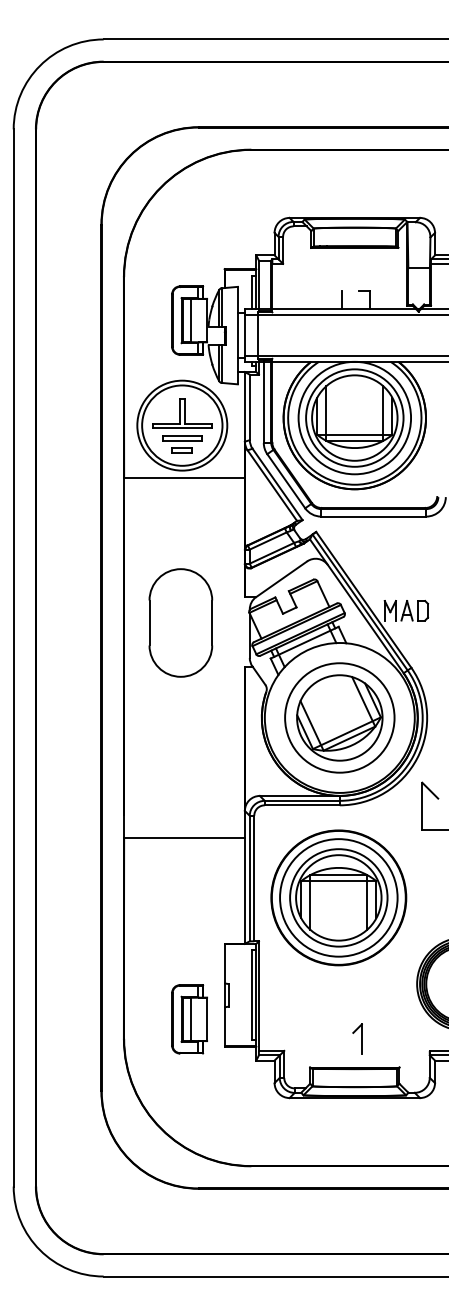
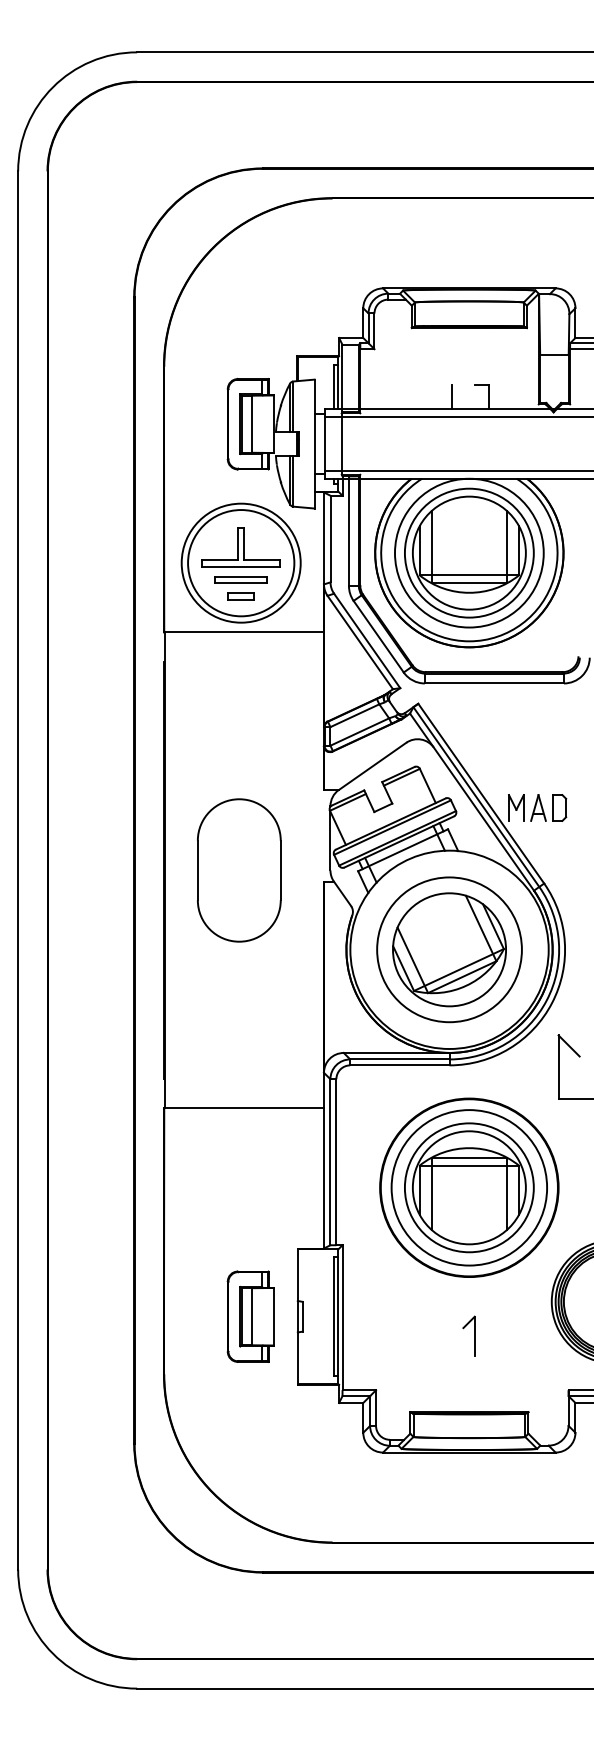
part: (180, 622) -> (238, 869), moved
part: (338, 897) -> (468, 1187), moved
part: (189, 1019) -> (250, 1316), moved
part: (357, 1038) -> (468, 1335), moved

